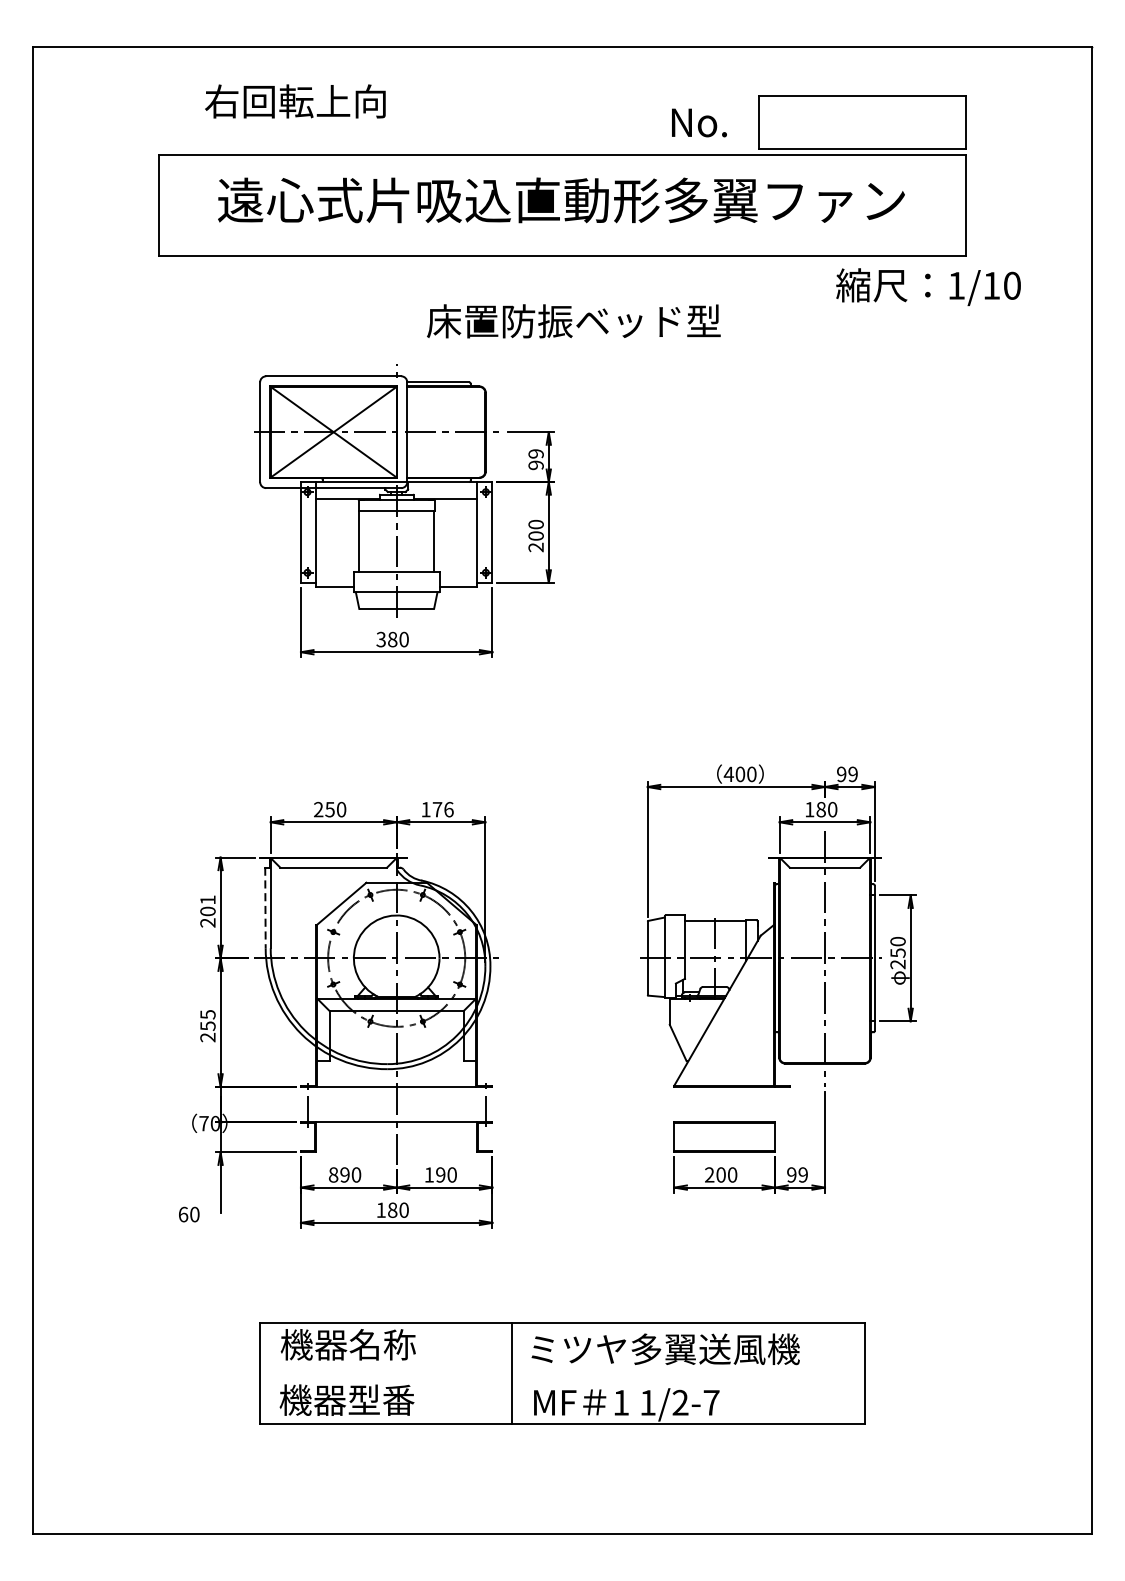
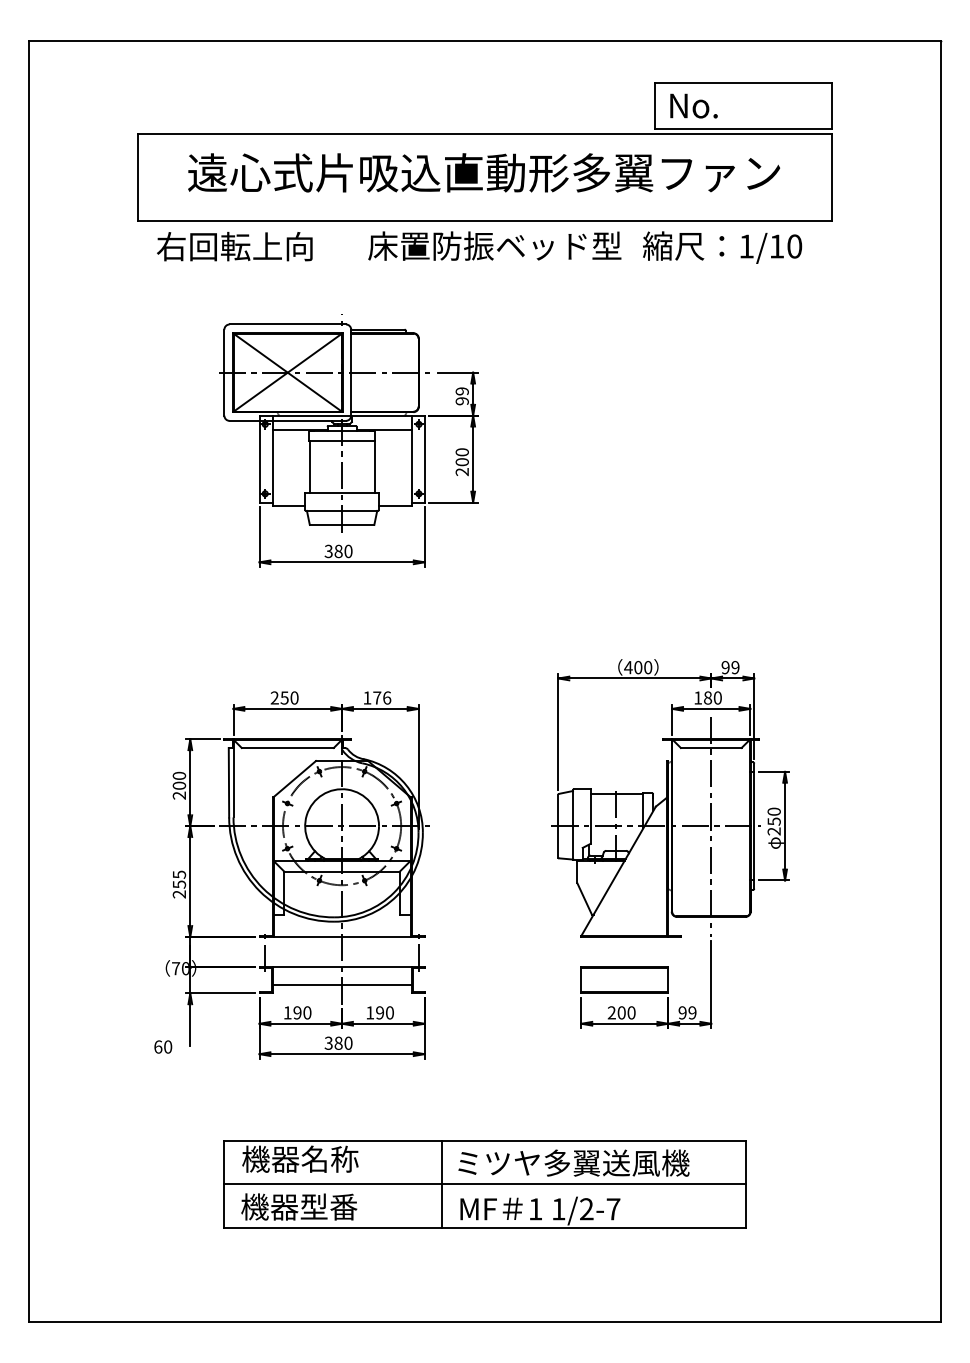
text: (295, 101) -> (234, 246), moved
text: (698, 122) -> (693, 105), moved
text: (928, 286) -> (722, 247), moved
text: (573, 320) -> (494, 245), moved
text: (208, 899) -> (179, 775), 201 -> 200
line: (264, 907) -> (228, 782), dashed -> solid
line: (396, 1142) -> (341, 984), added
text: (333, 1174) -> (287, 1012), 890 -> 190
text: (380, 1209) -> (328, 1042), 180 -> 380
line: (561, 1374) -> (484, 1184), added

